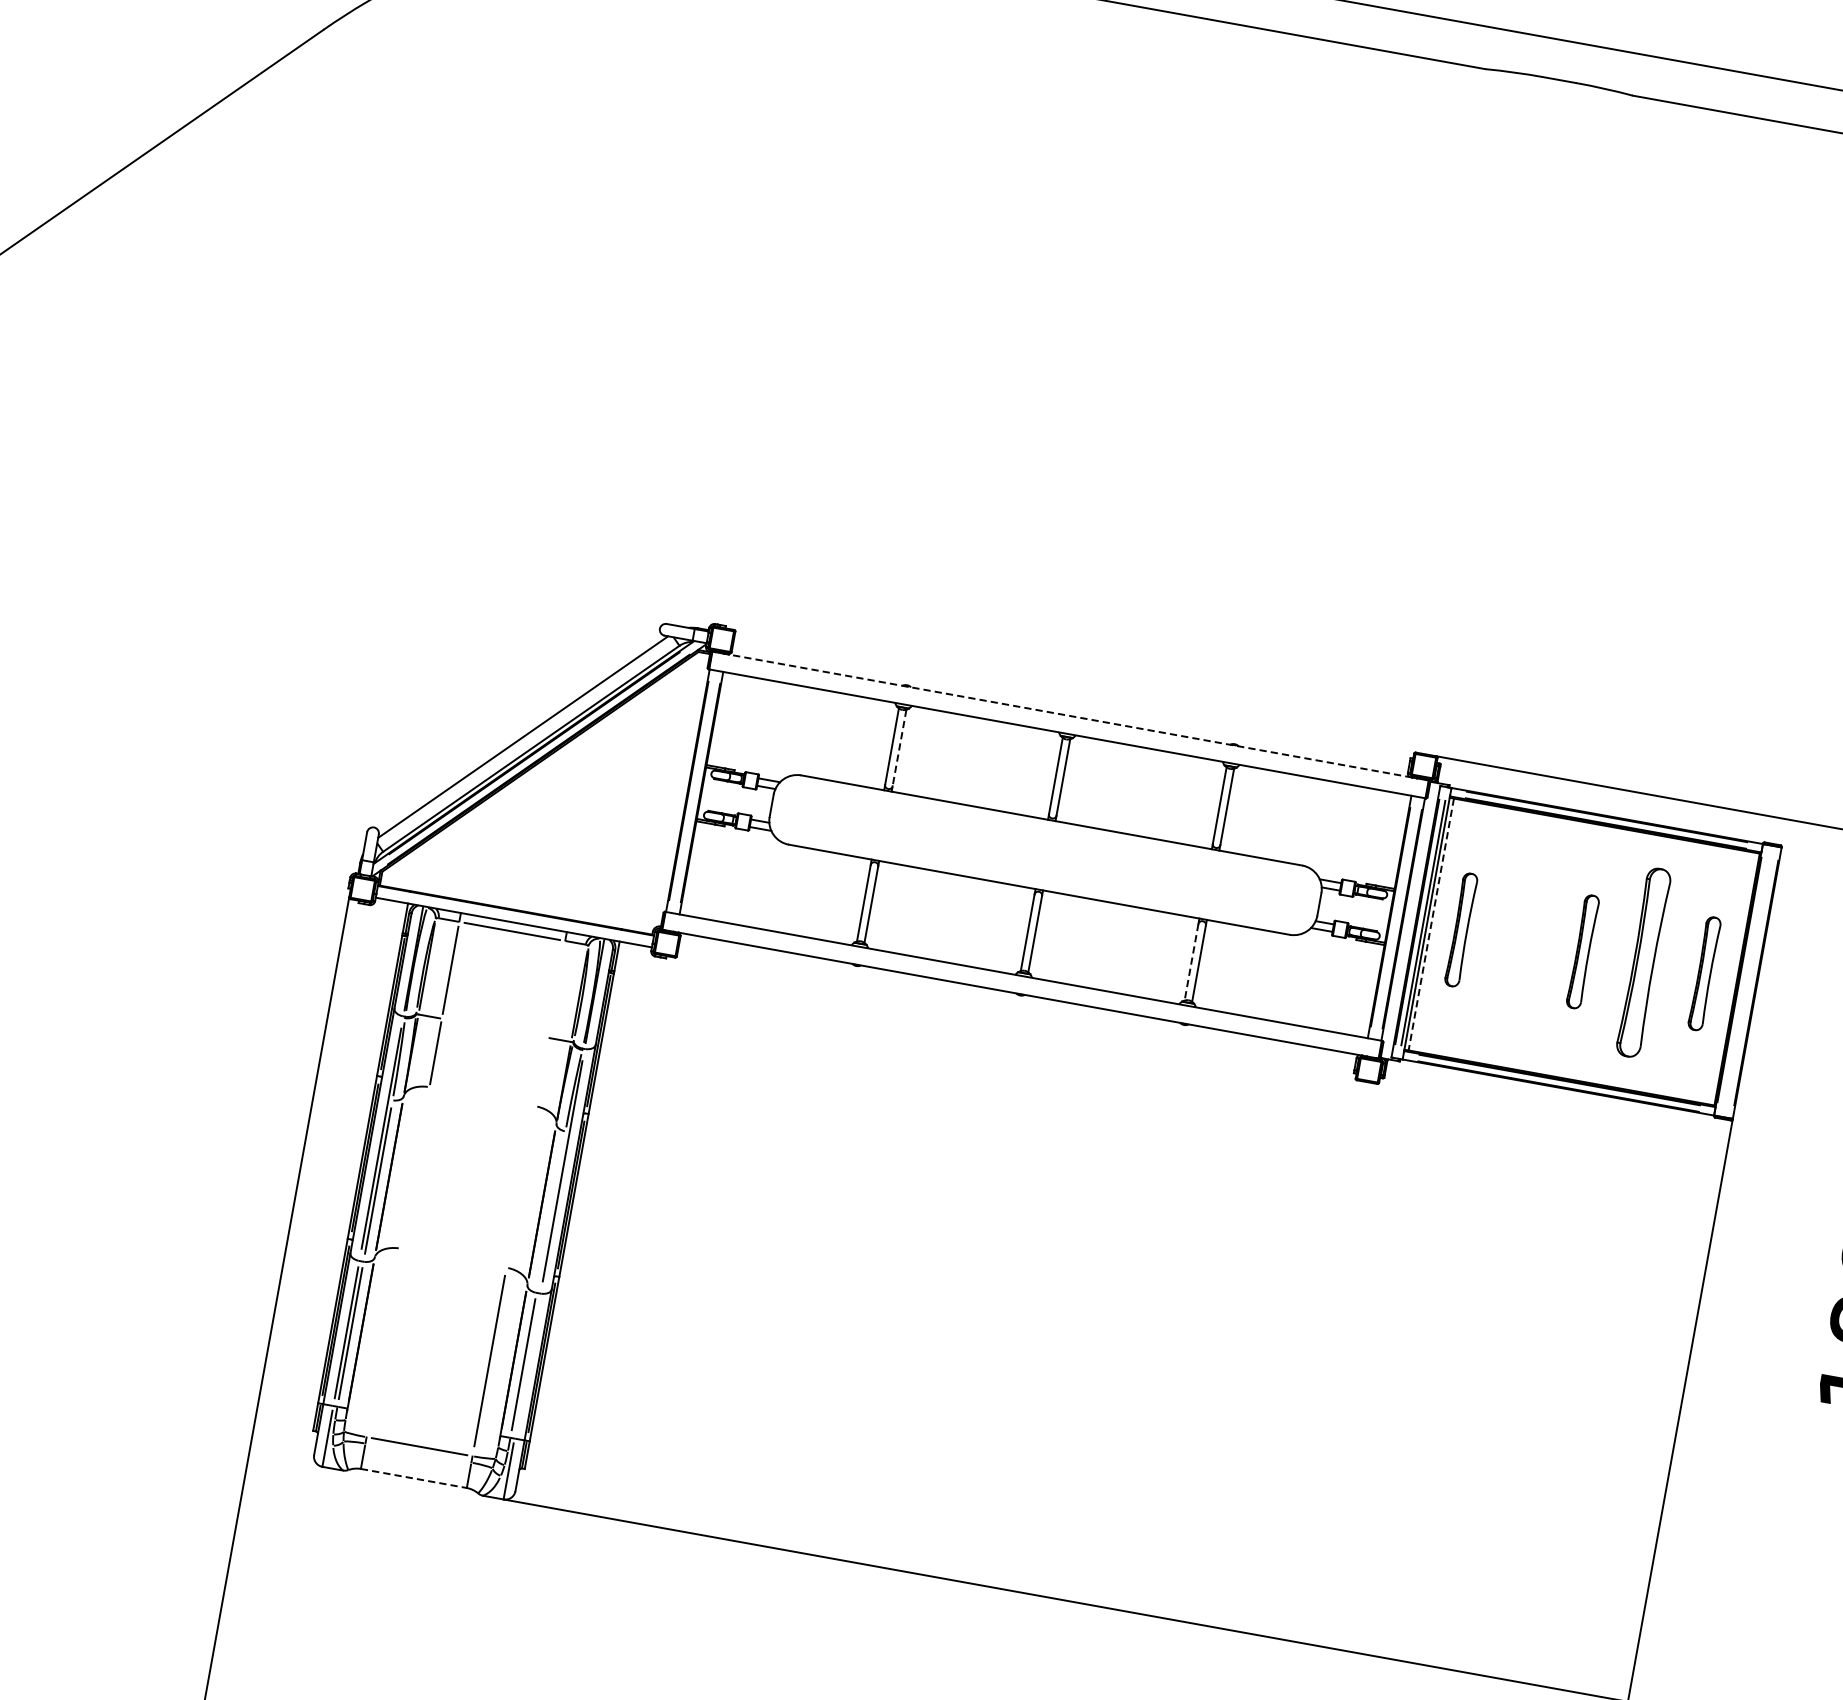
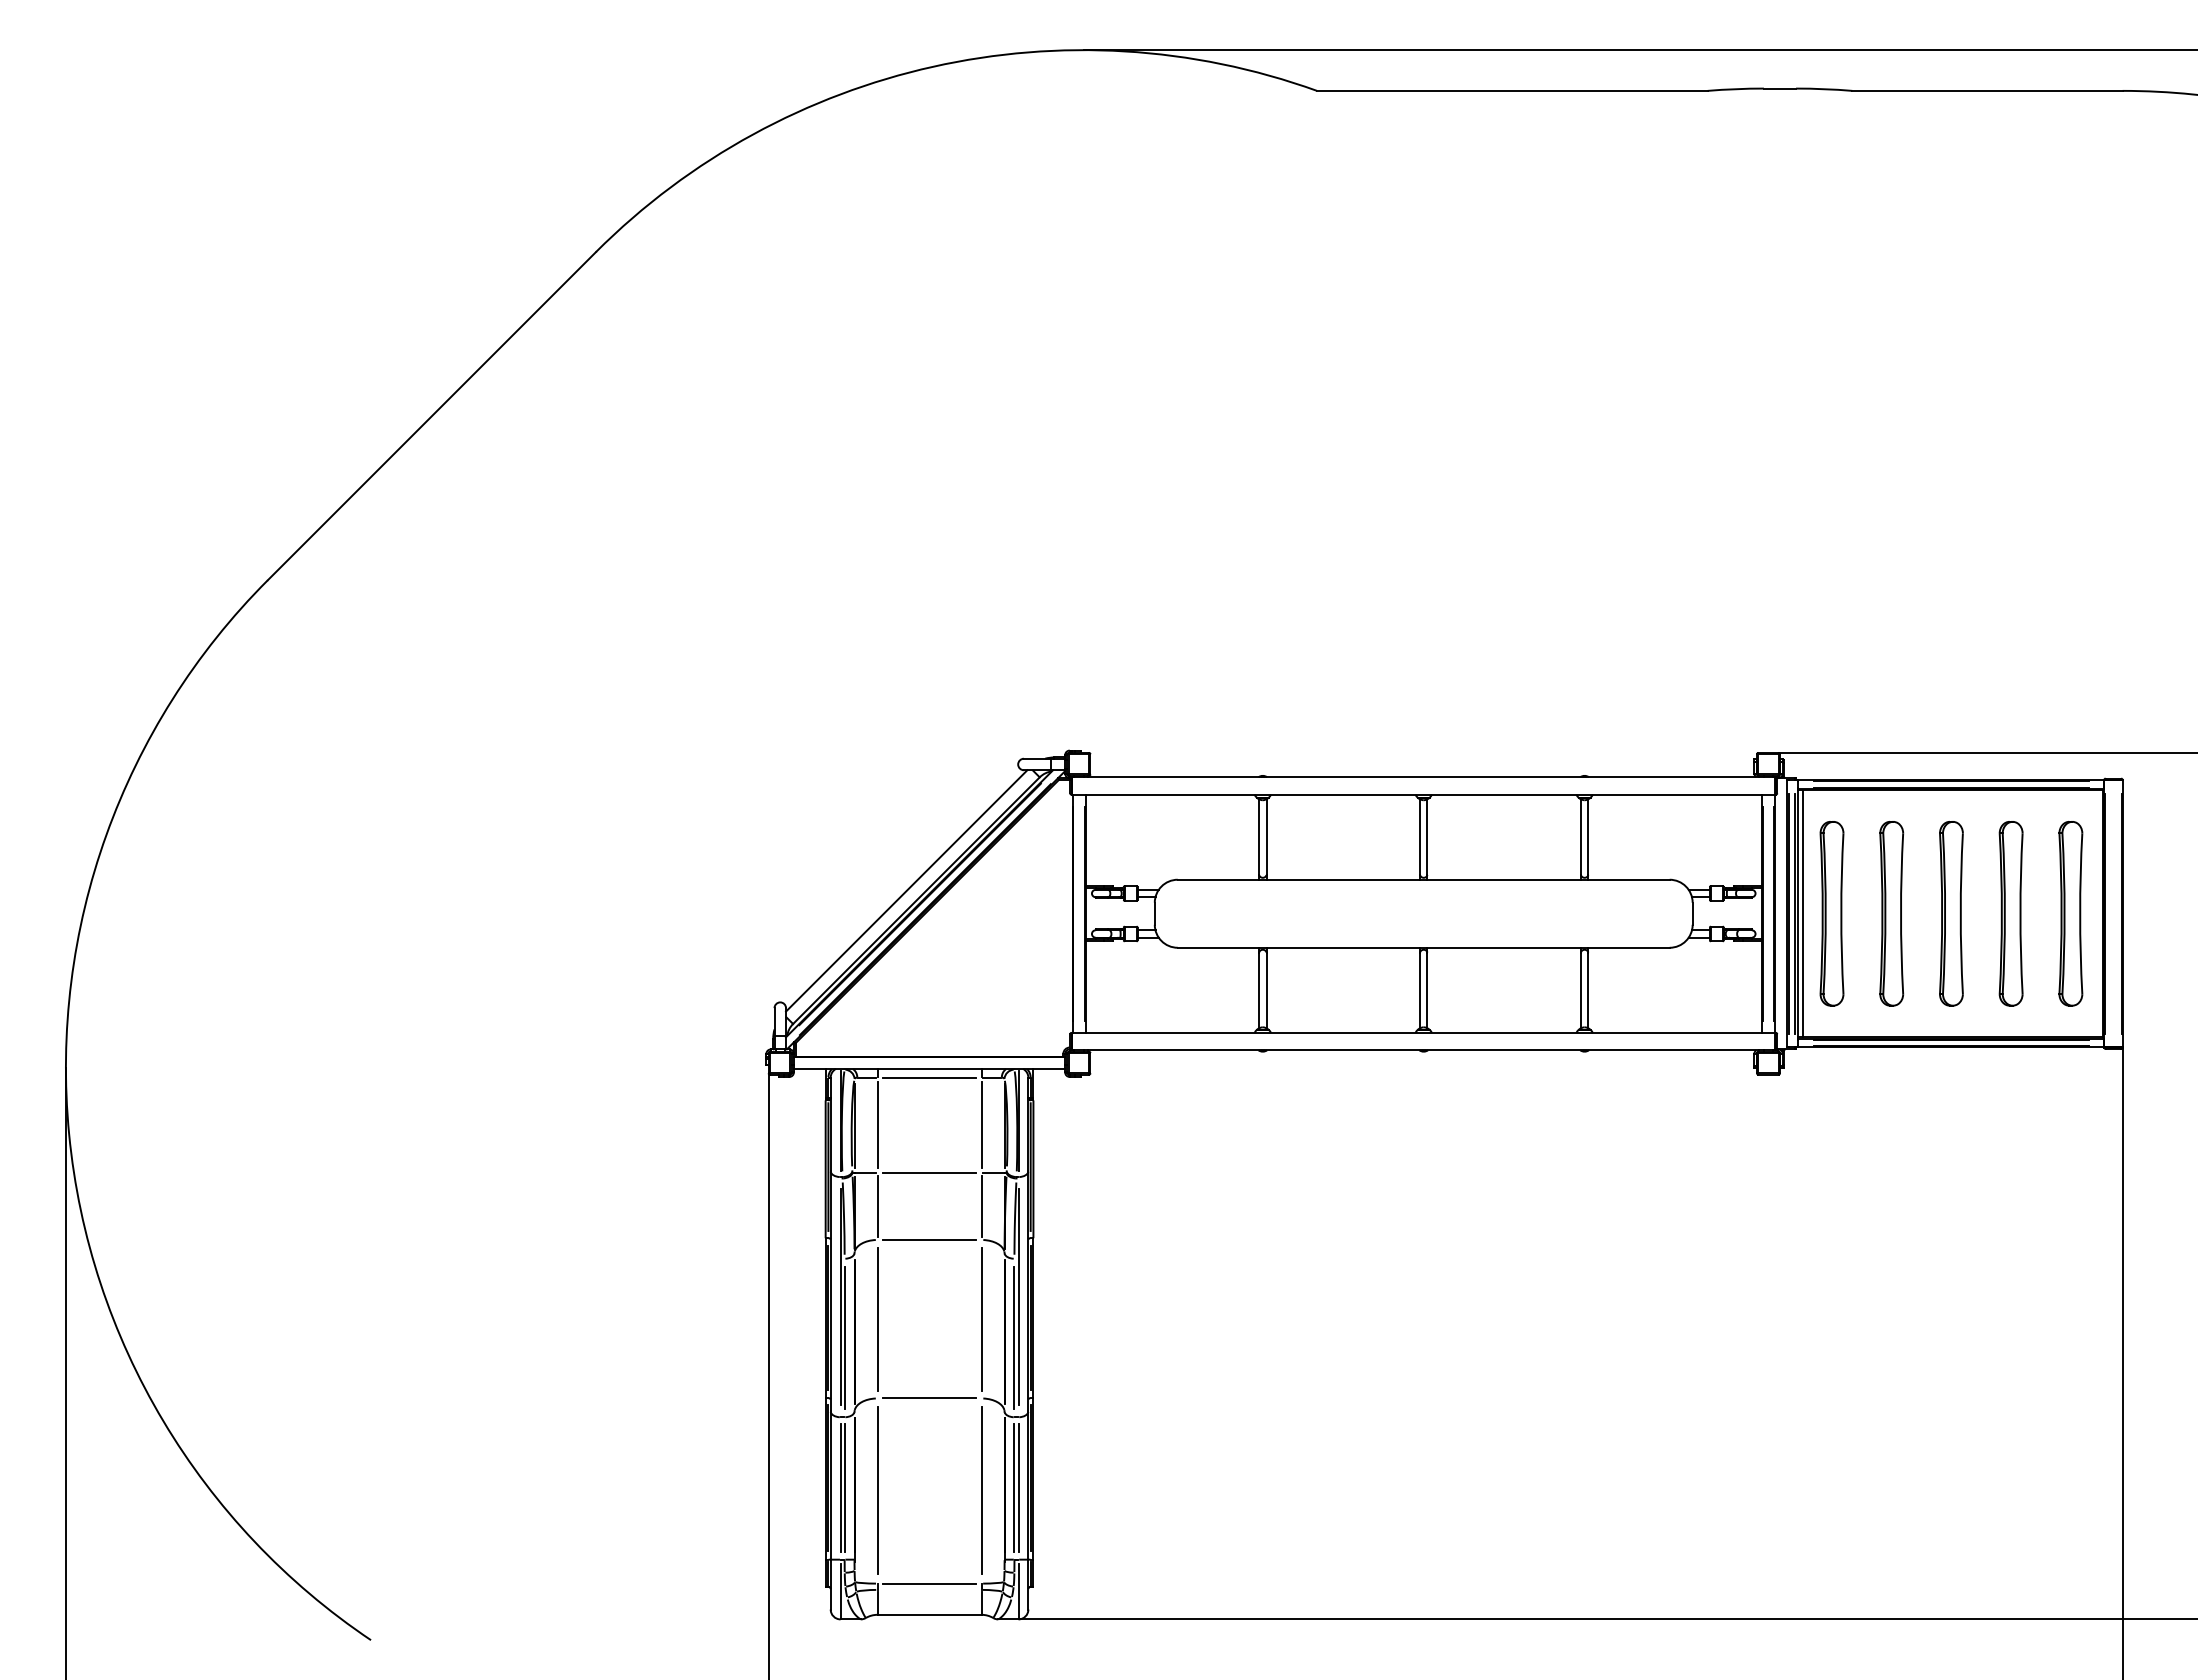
line: (1070, 716) -> (1423, 777), dashed -> solid
line: (899, 747) -> (1266, 836), dashed -> solid
line: (1431, 924) -> (1802, 913), dashed -> solid
part: (1460, 929) -> (1831, 913), size x1.67
part: (1521, 940) -> (1891, 913), added
part: (1583, 951) -> (1951, 913), size x1.67
line: (1191, 961) -> (1580, 990), dashed -> solid
part: (1704, 973) -> (2070, 913), size x1.67
line: (556, 988) -> (981, 1124), added
line: (494, 1028) -> (929, 1172), added
line: (541, 1072) -> (981, 1206), added
line: (482, 1096) -> (929, 1239), added
line: (415, 1167) -> (877, 1318), added
line: (521, 1186) -> (981, 1318), added
line: (551, 1211) -> (1014, 1337), added
line: (453, 1258) -> (929, 1398), added
line: (383, 1341) -> (877, 1489), added
line: (527, 1365) -> (1018, 1487), added
line: (414, 1478) -> (930, 1614), dashed -> solid

